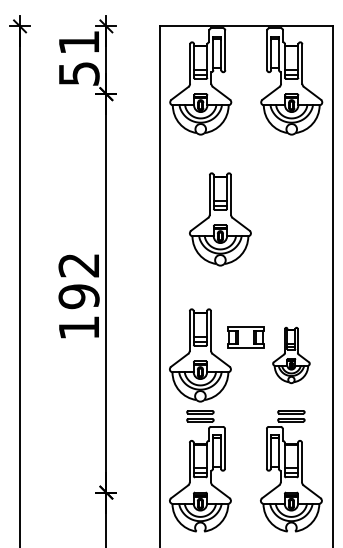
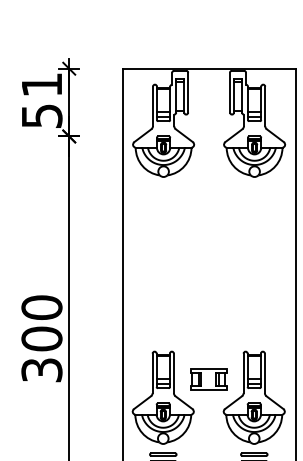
part: (220, 219) -> (183, 261), removed
text: (78, 296) -> (41, 338), 192 -> 300
part: (291, 355) -> (254, 397), size x1.67

